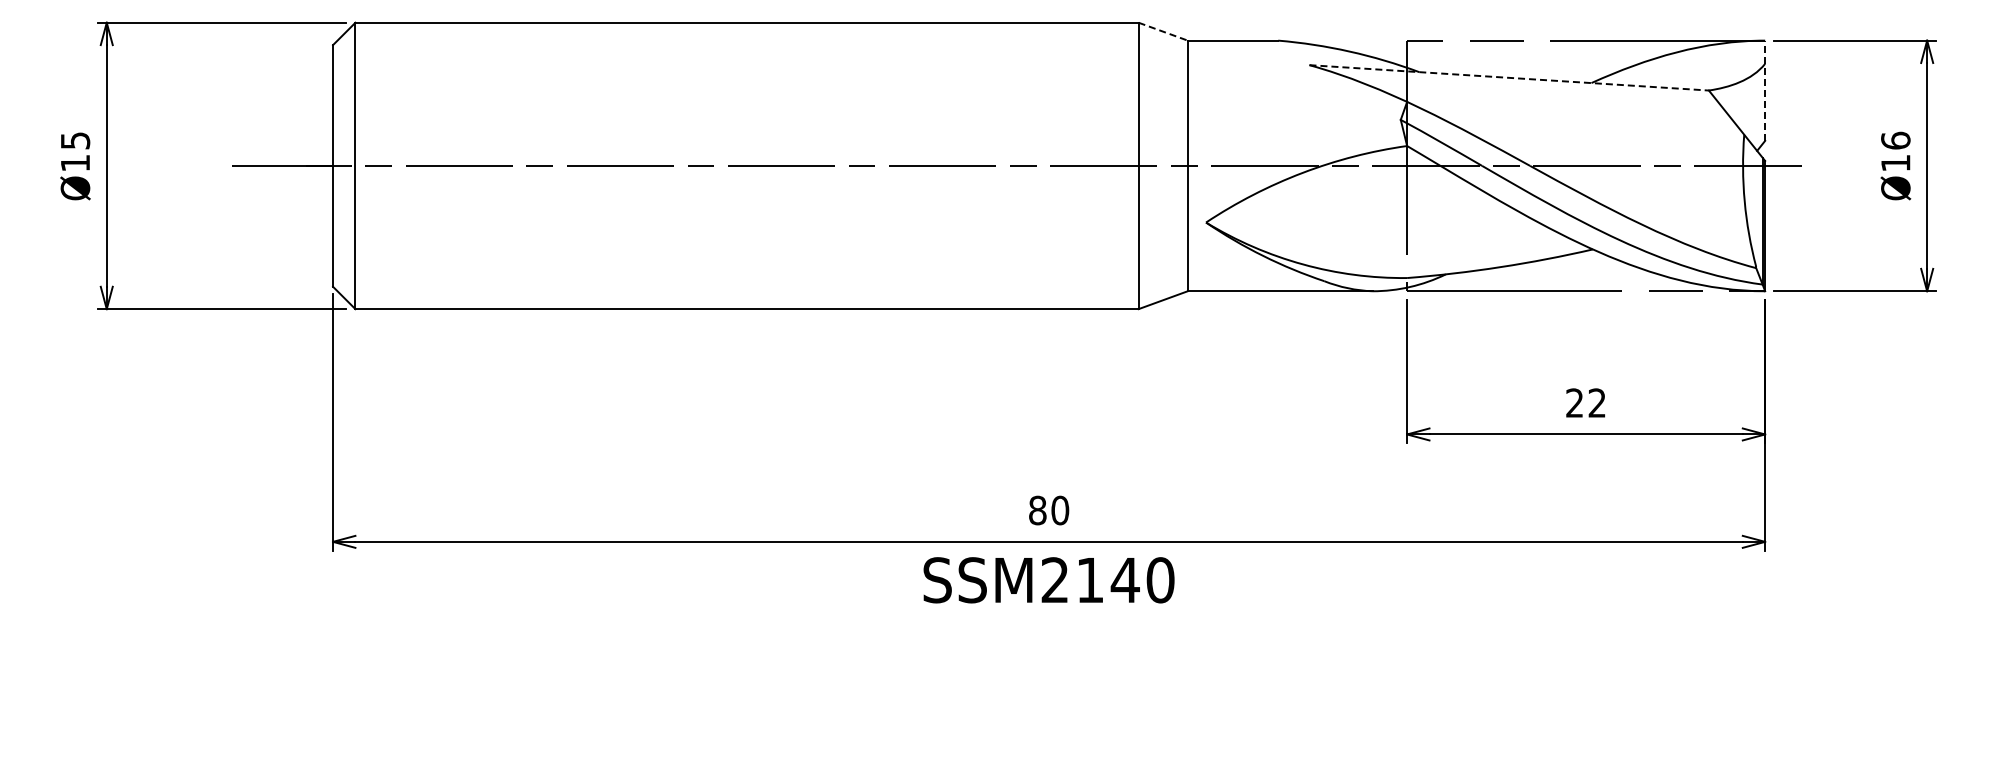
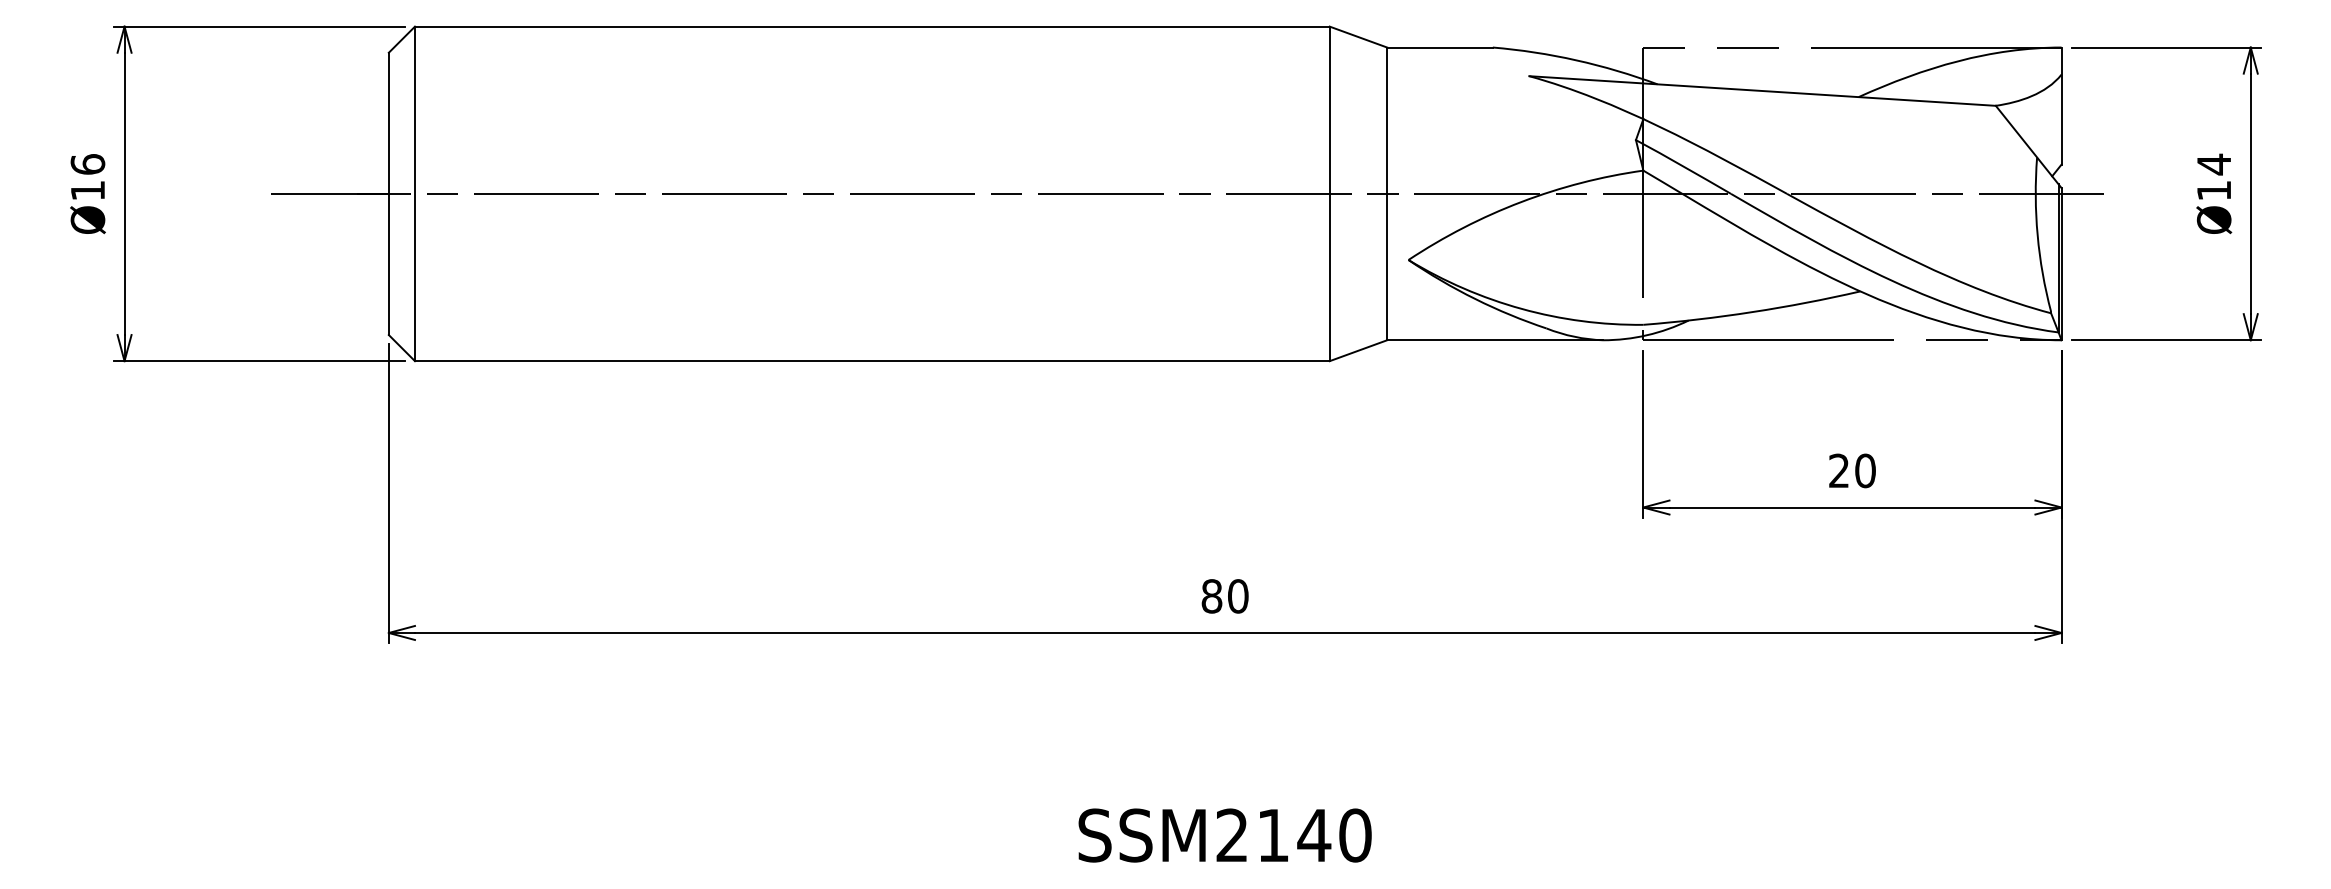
line: (1163, 31) -> (1358, 36), dashed -> solid
line: (1509, 77) -> (1762, 90), dashed -> solid
line: (1765, 90) -> (2061, 105), dashed -> solid
text: (75, 140) -> (88, 164), Ø15 -> Ø16
text: (1895, 140) -> (2213, 164), Ø16 -> Ø14
text: (1597, 402) -> (1865, 470), 22 -> 20
text: (1048, 580) -> (1224, 835), moved

